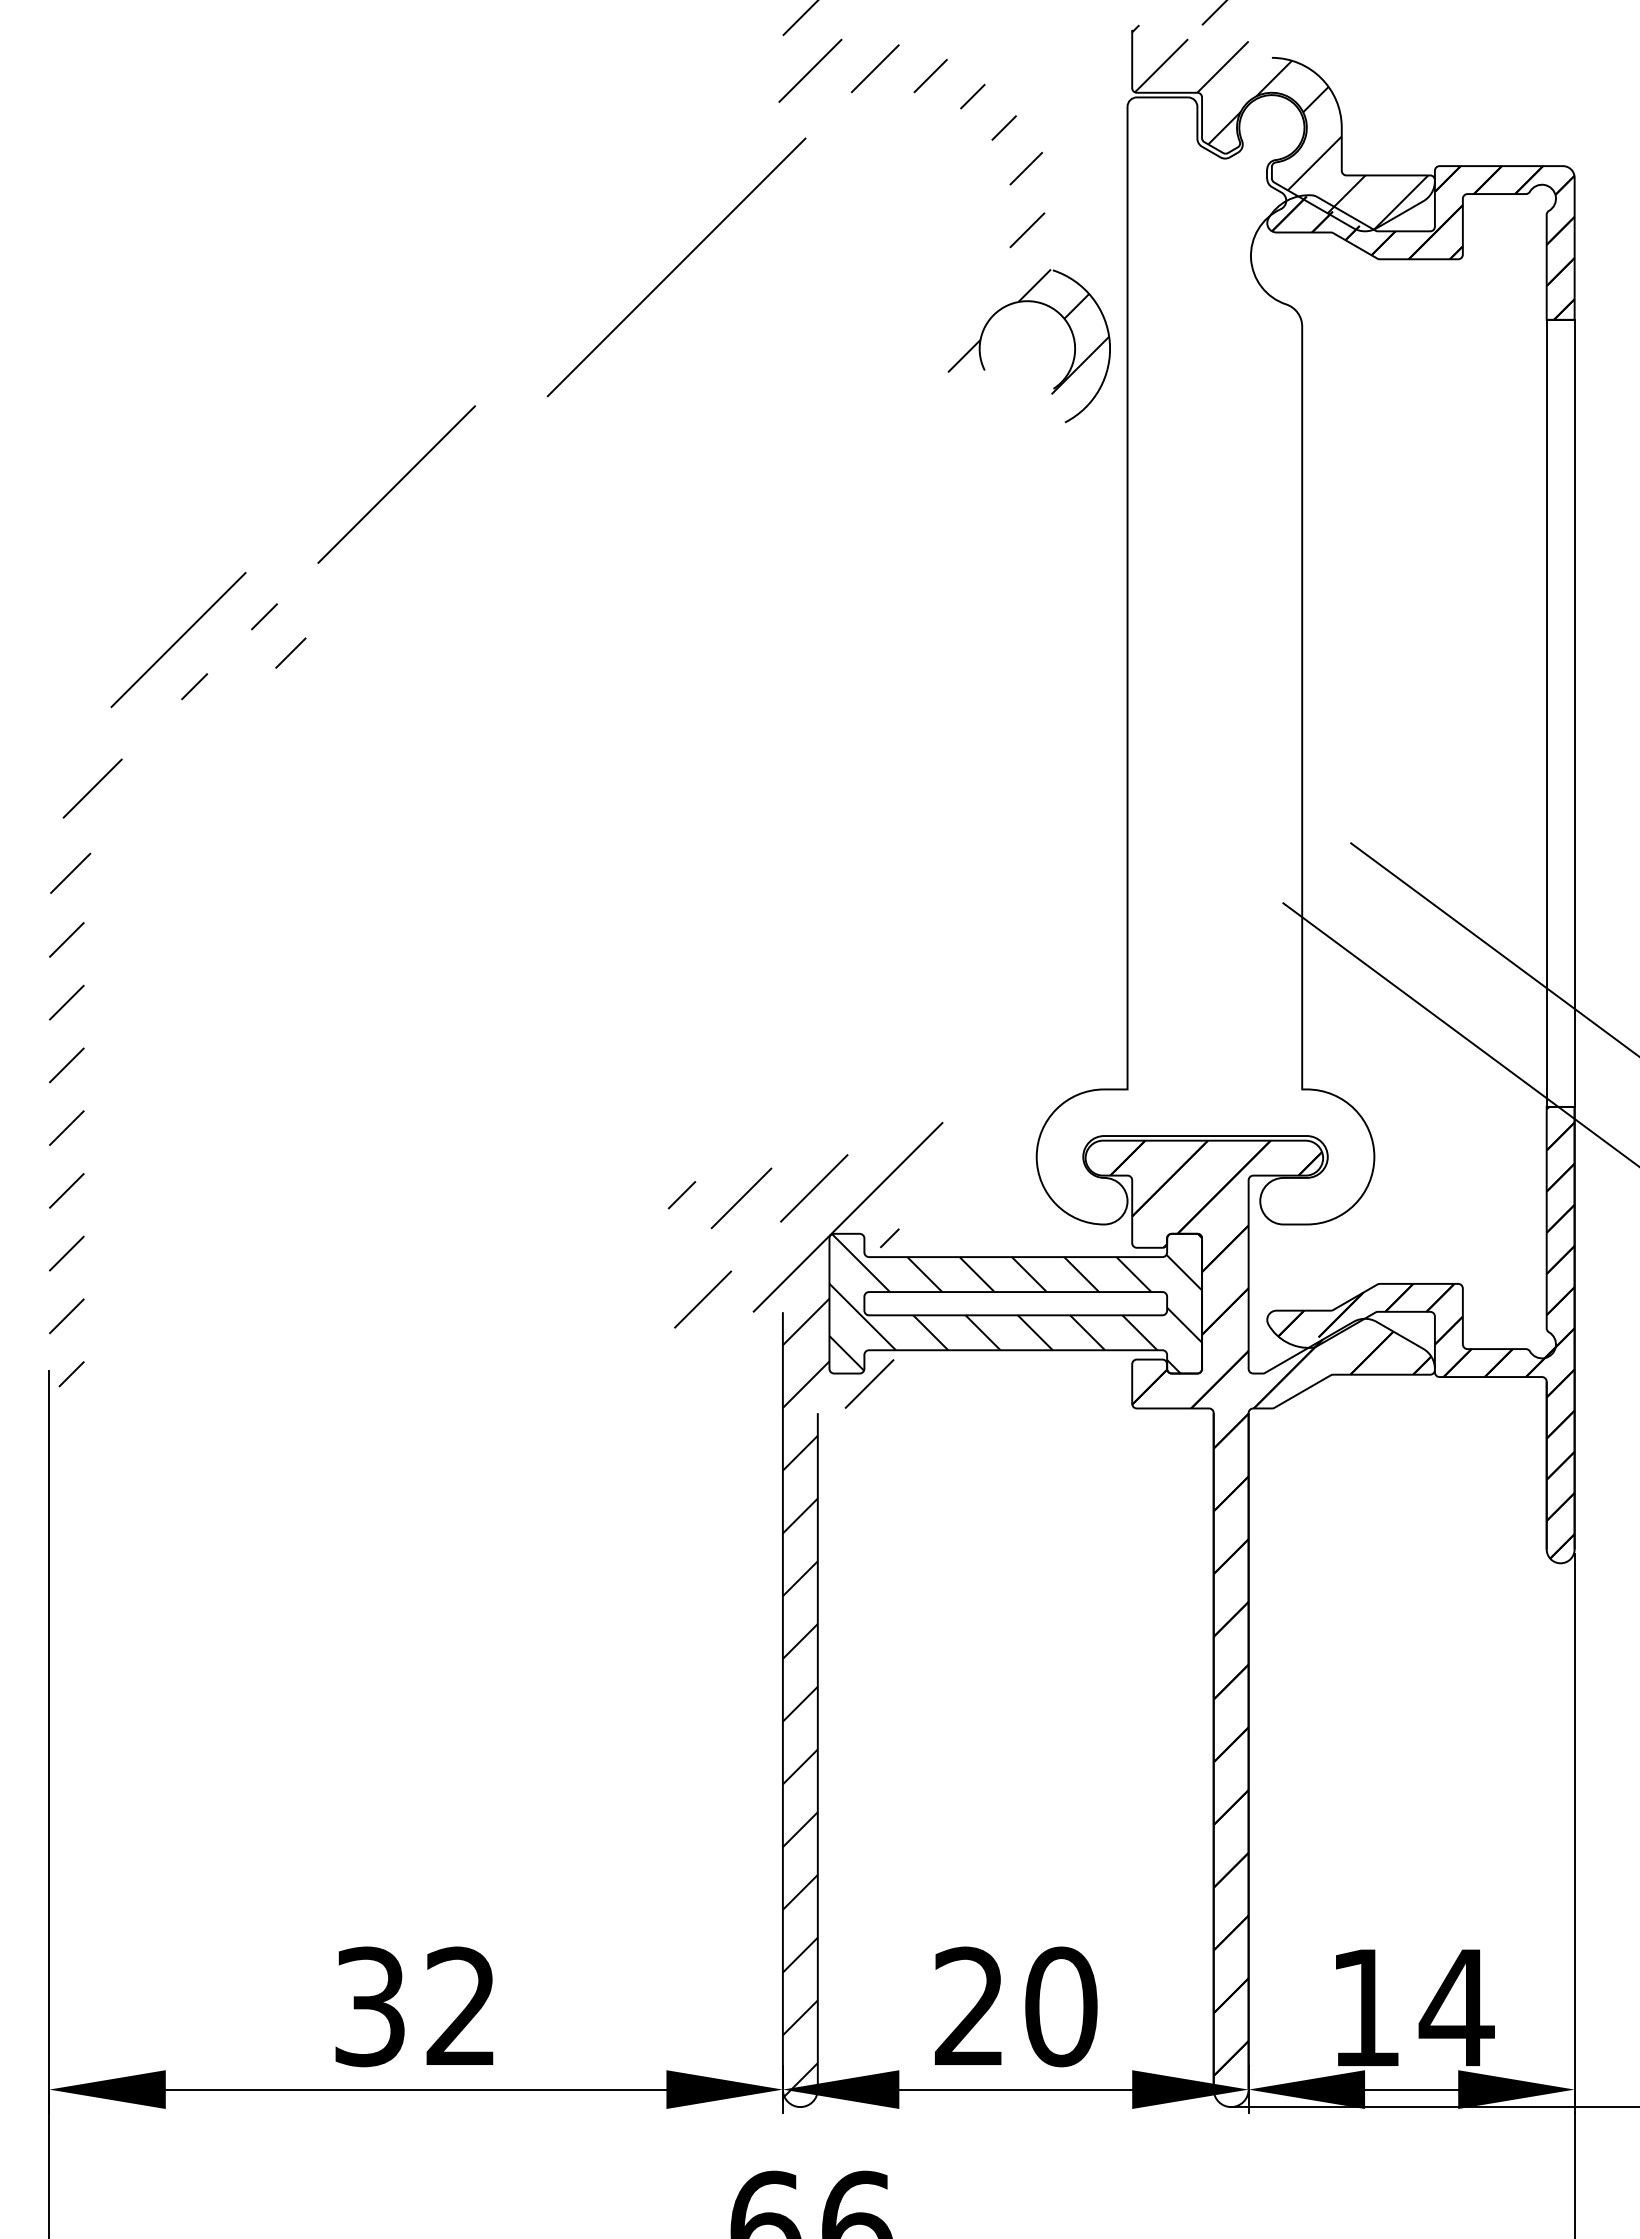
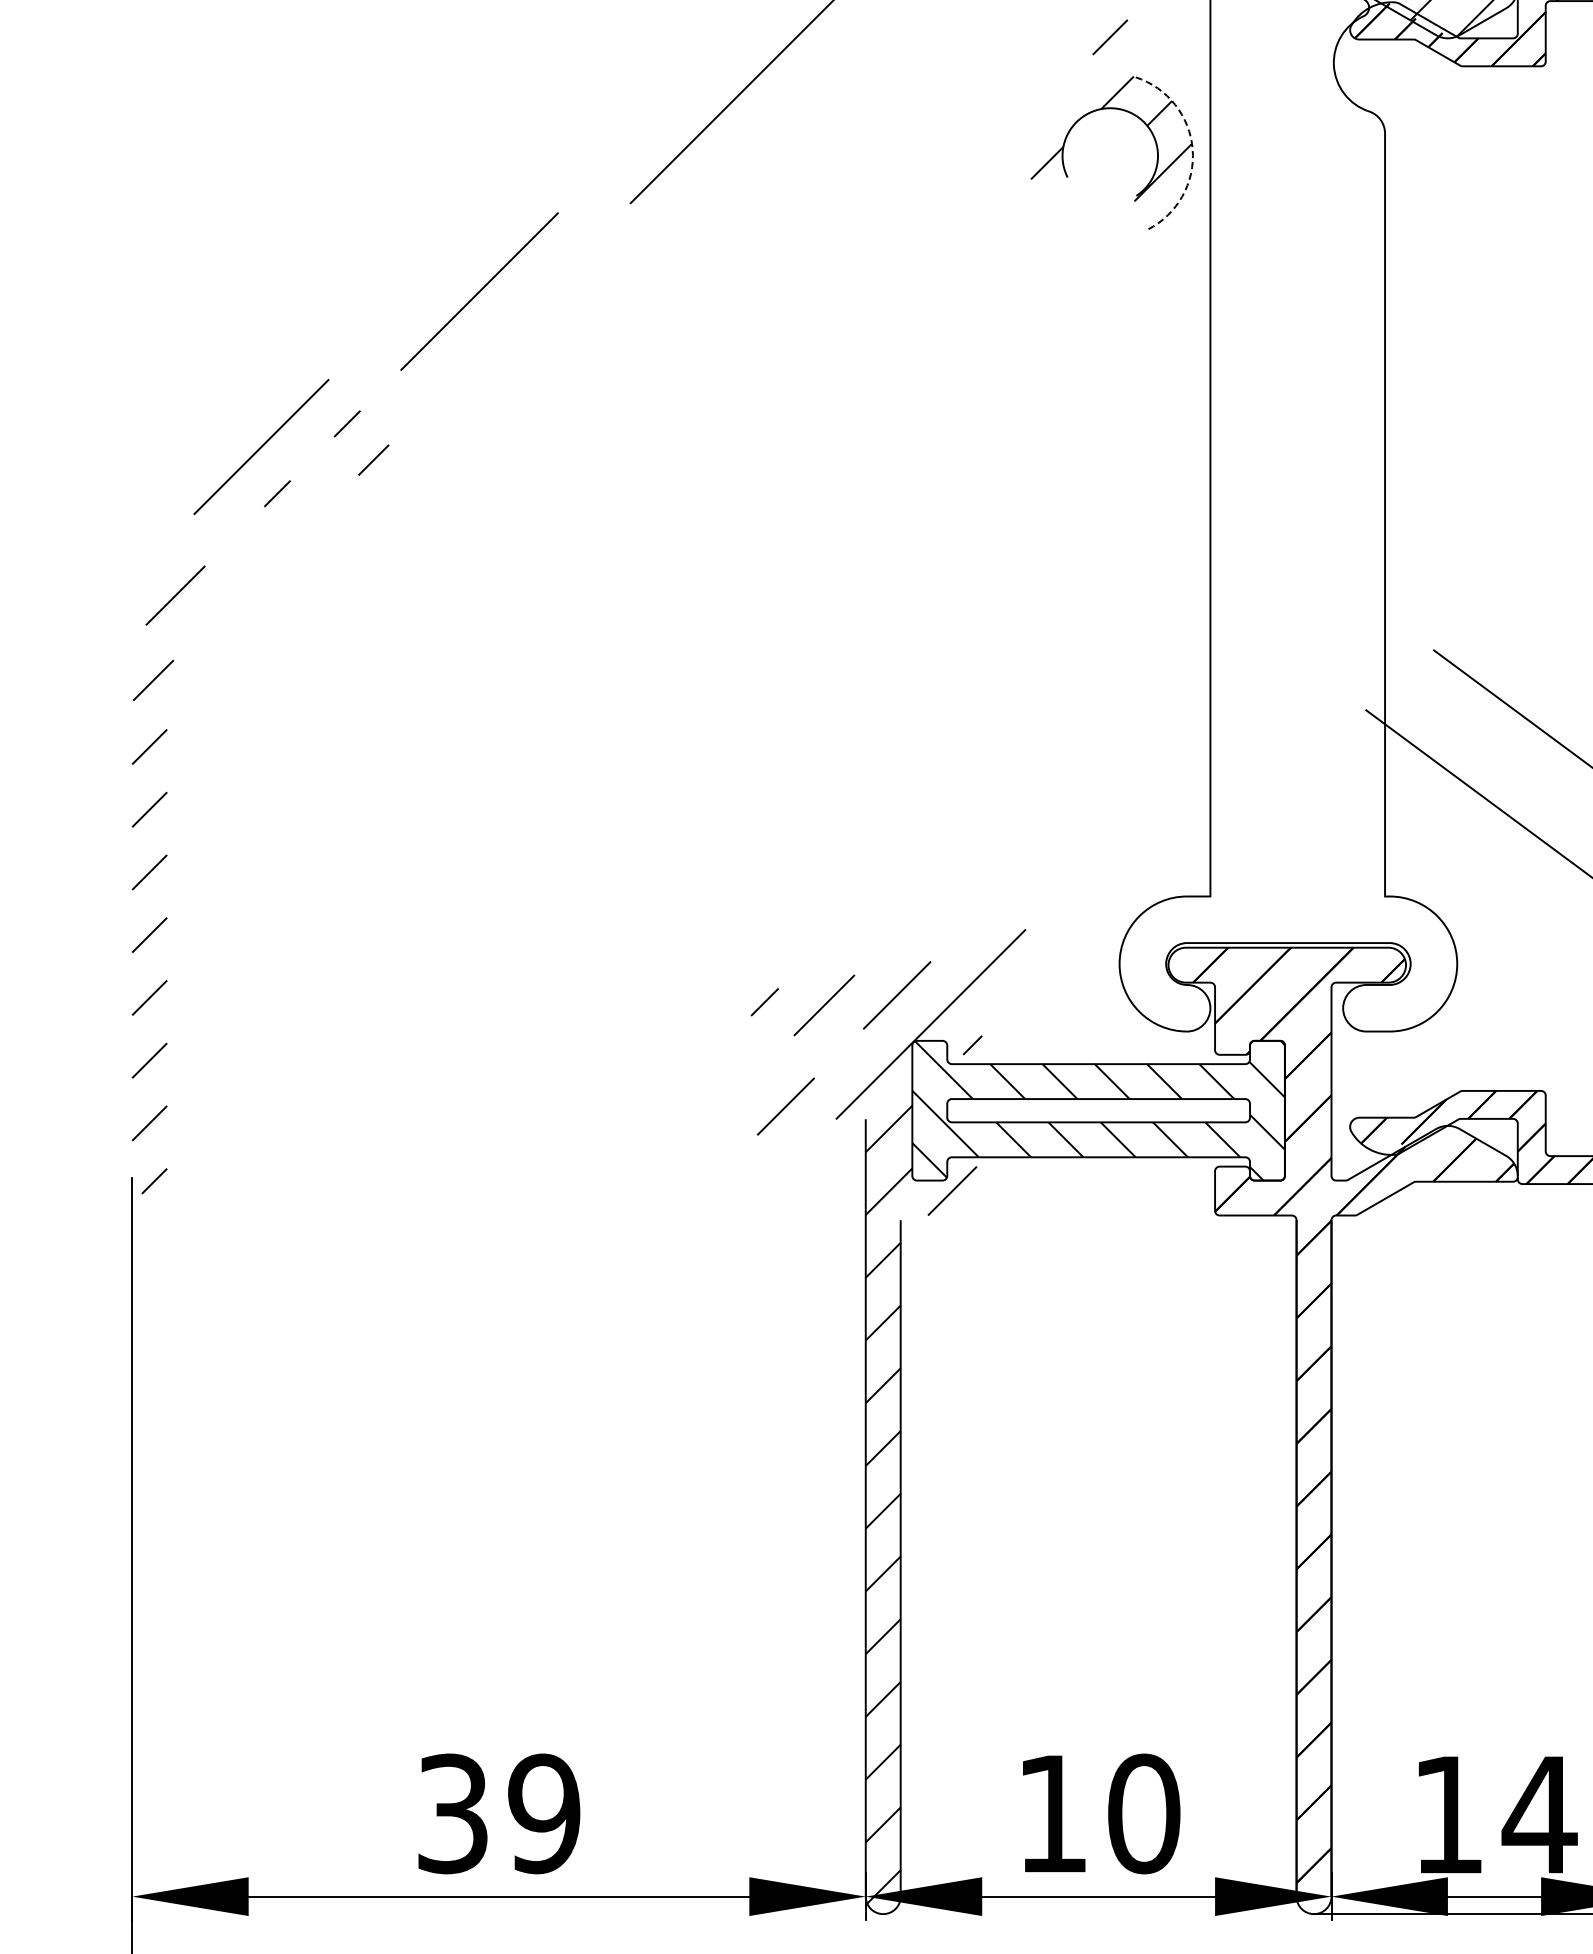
line: (1109, 342) -> (1192, 149), solid -> dashed
text: (968, 2005) -> (1051, 1812), 20 -> 10
text: (461, 2006) -> (544, 1813), 32 -> 39

